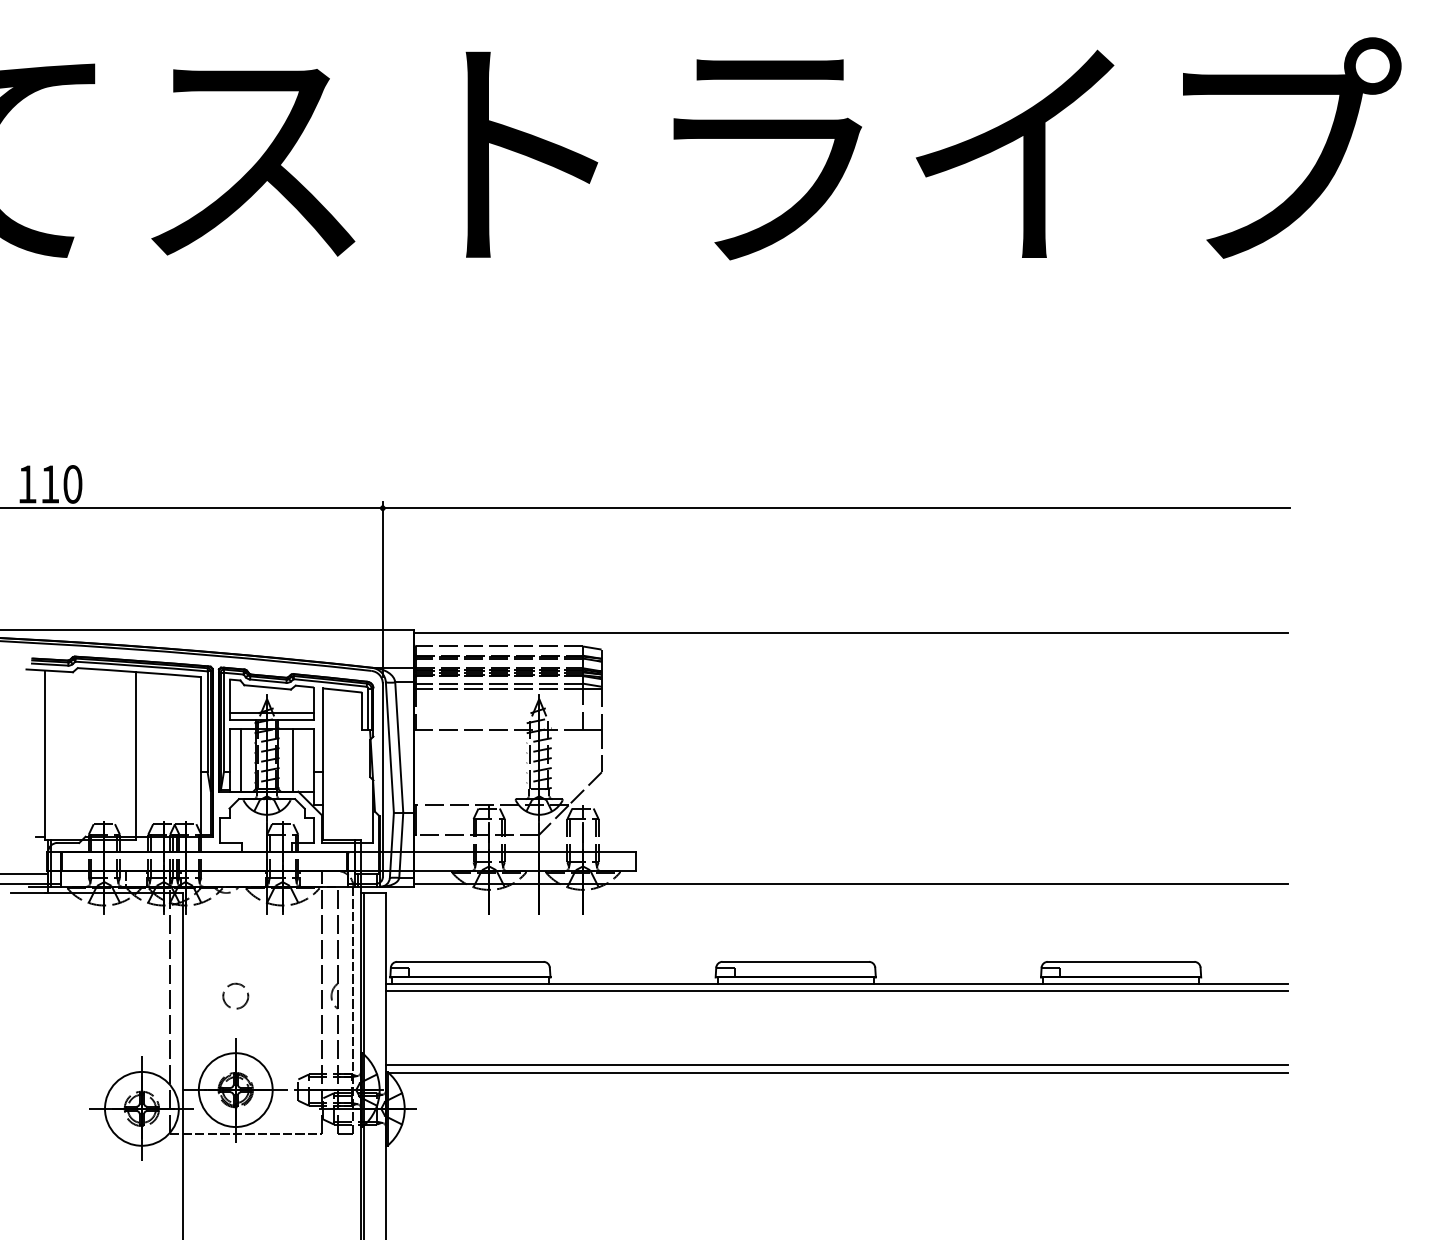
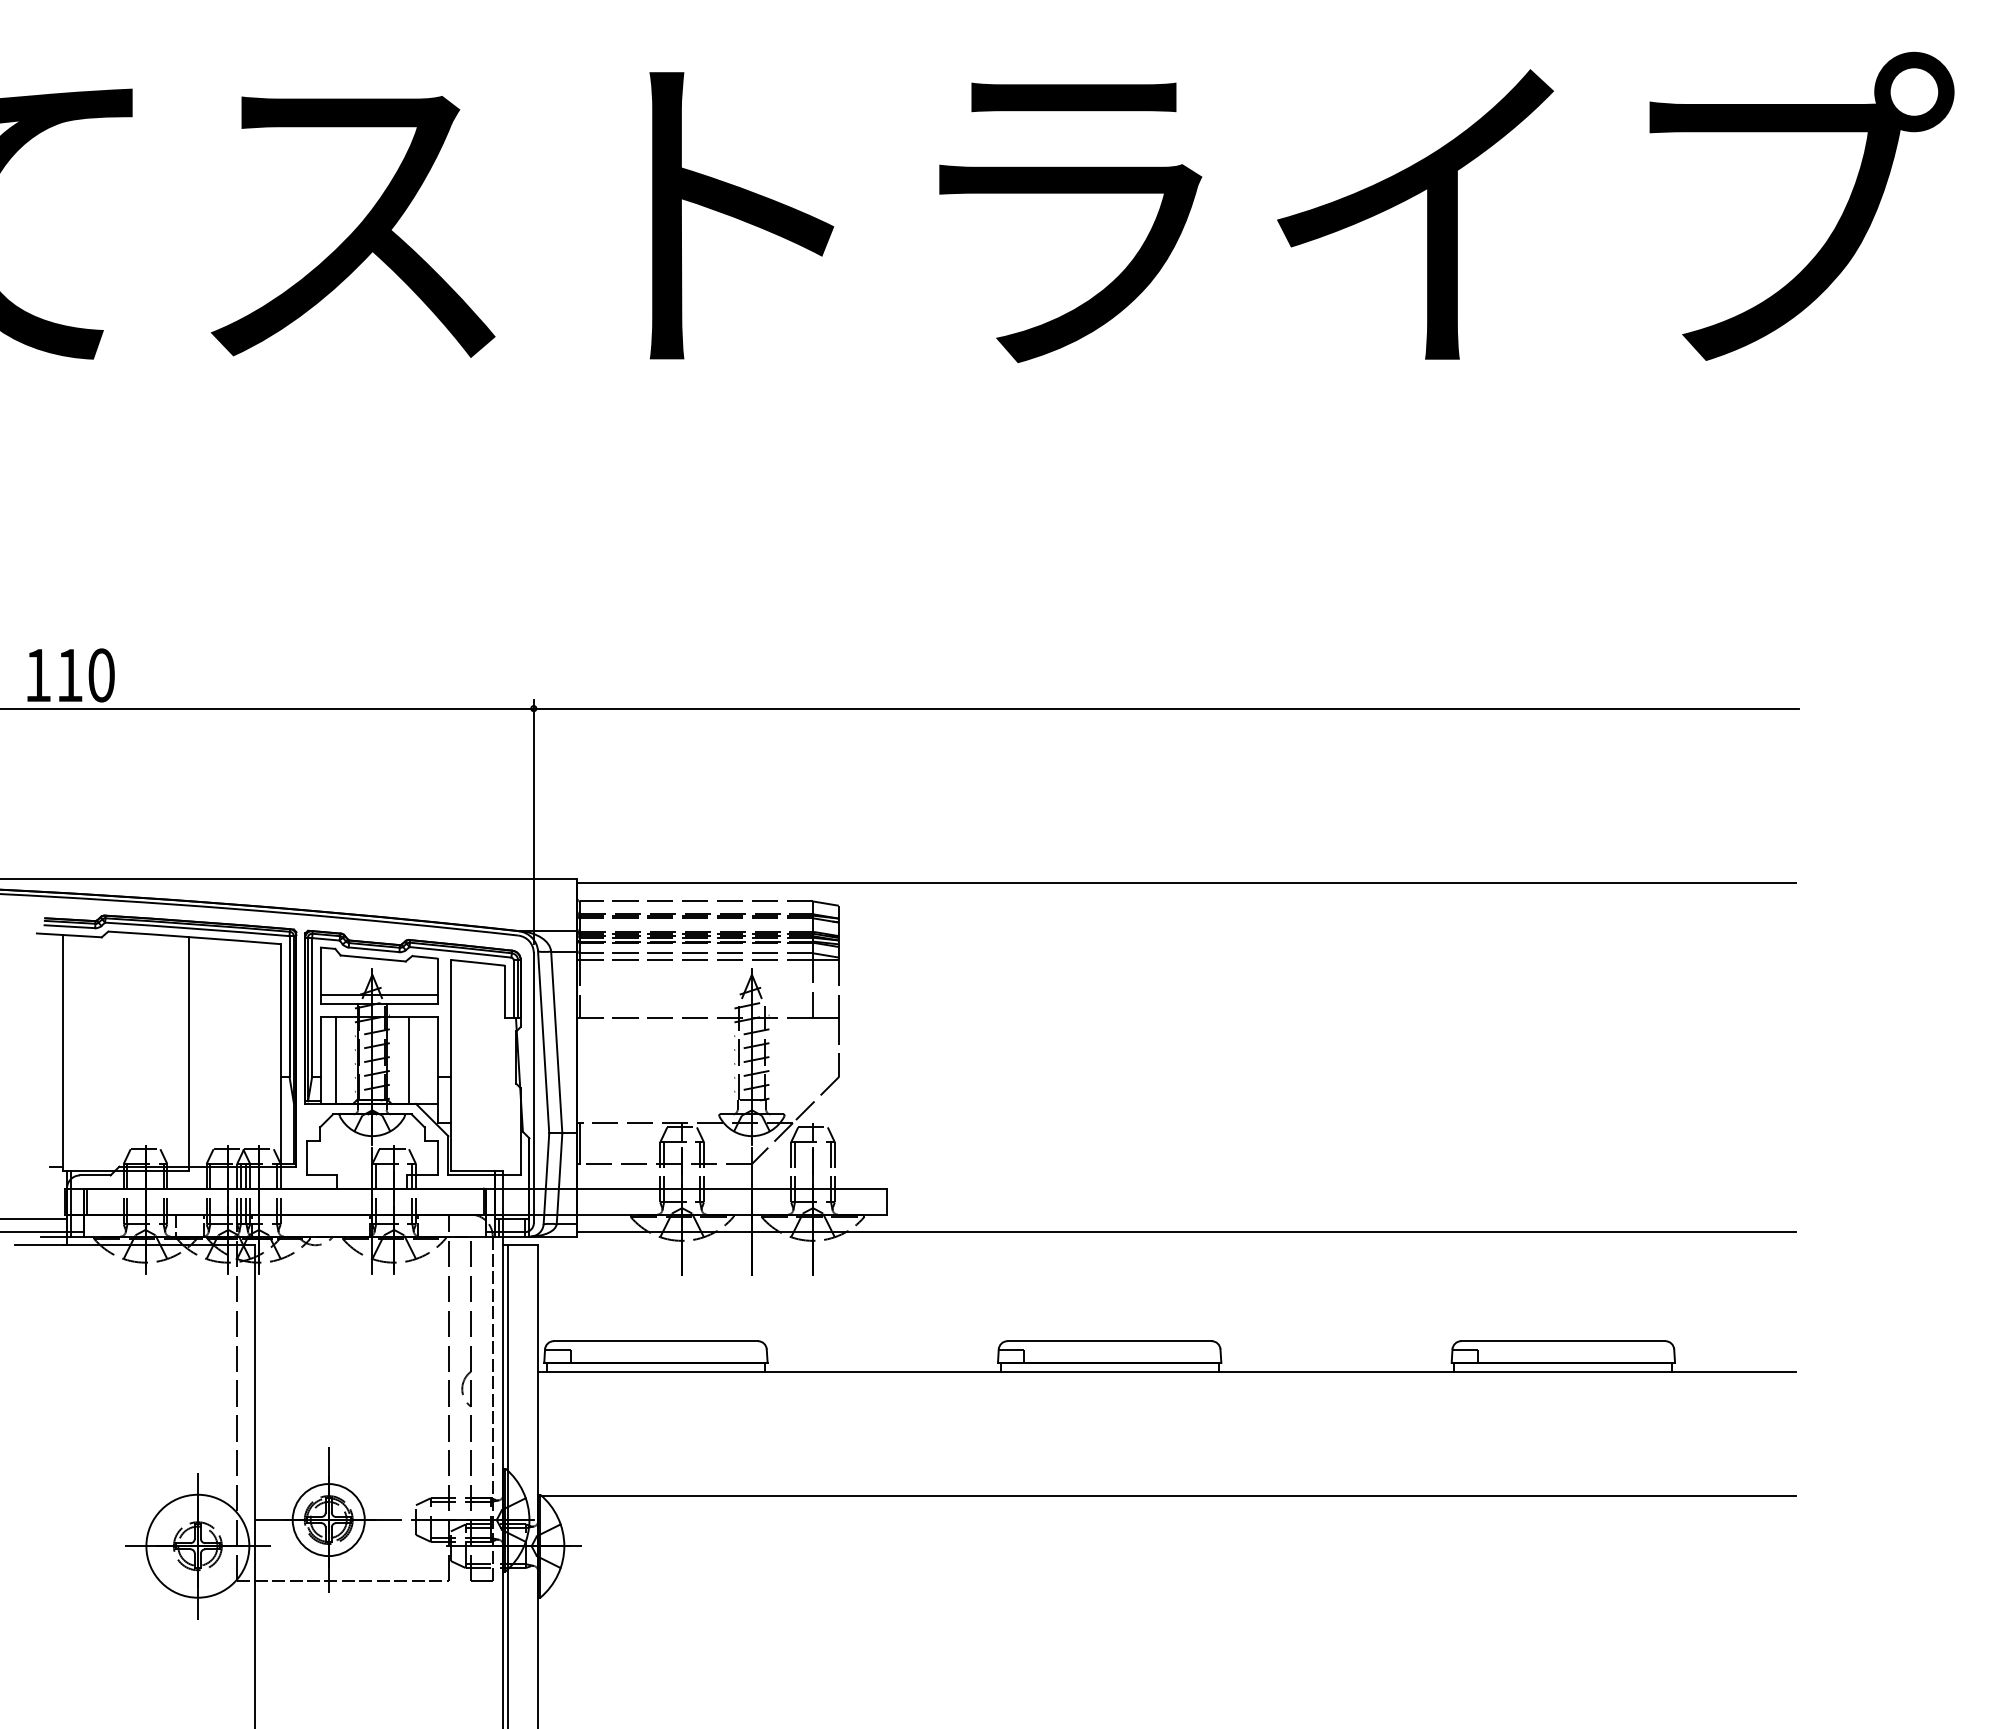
line: (837, 991) -> (1167, 1382), removed
circle: (235, 995) -> (328, 1388), removed
line: (837, 1065) -> (1167, 1485), removed
circle: (235, 1089) -> (328, 1519), size x0.7

